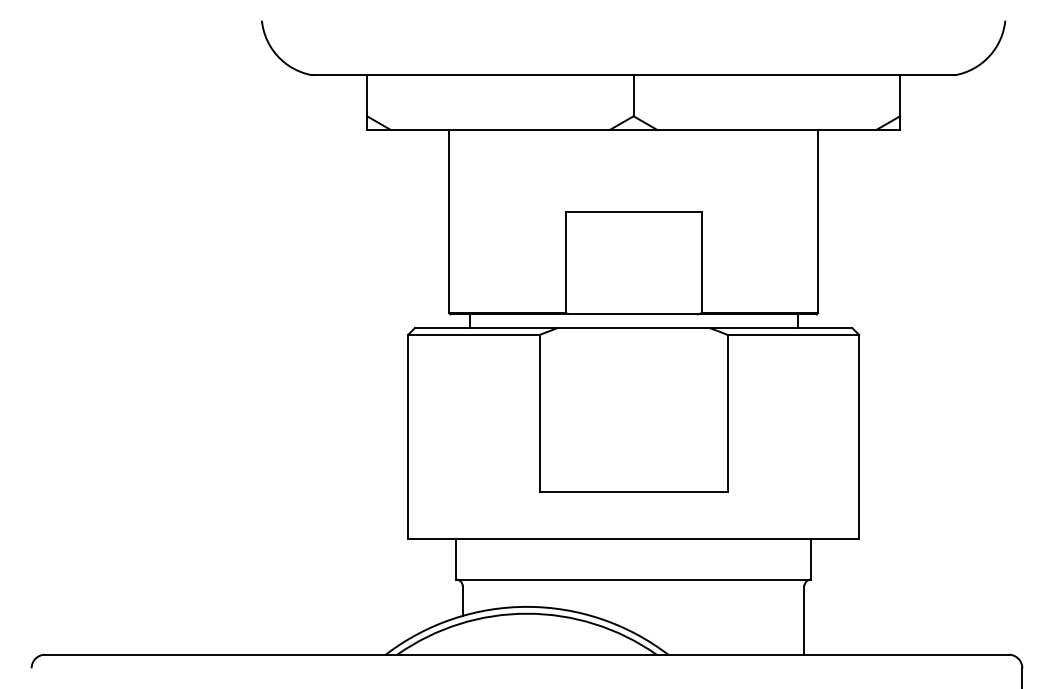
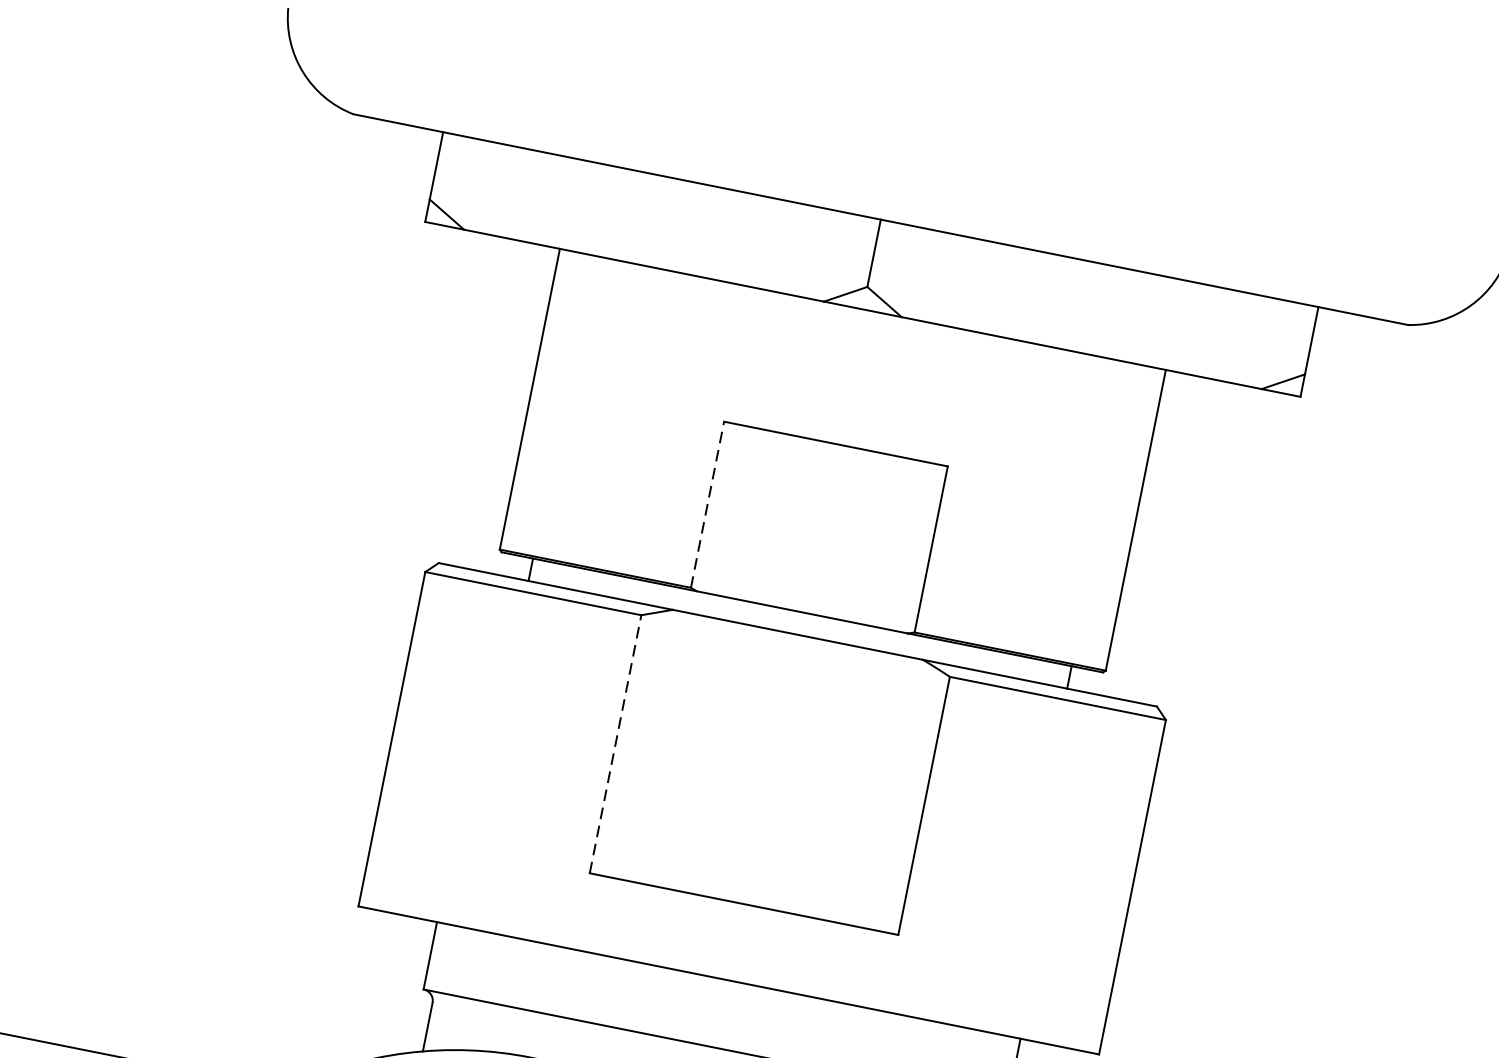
line: (565, 262) -> (707, 504), solid -> dashed
line: (539, 413) -> (615, 744), solid -> dashed

